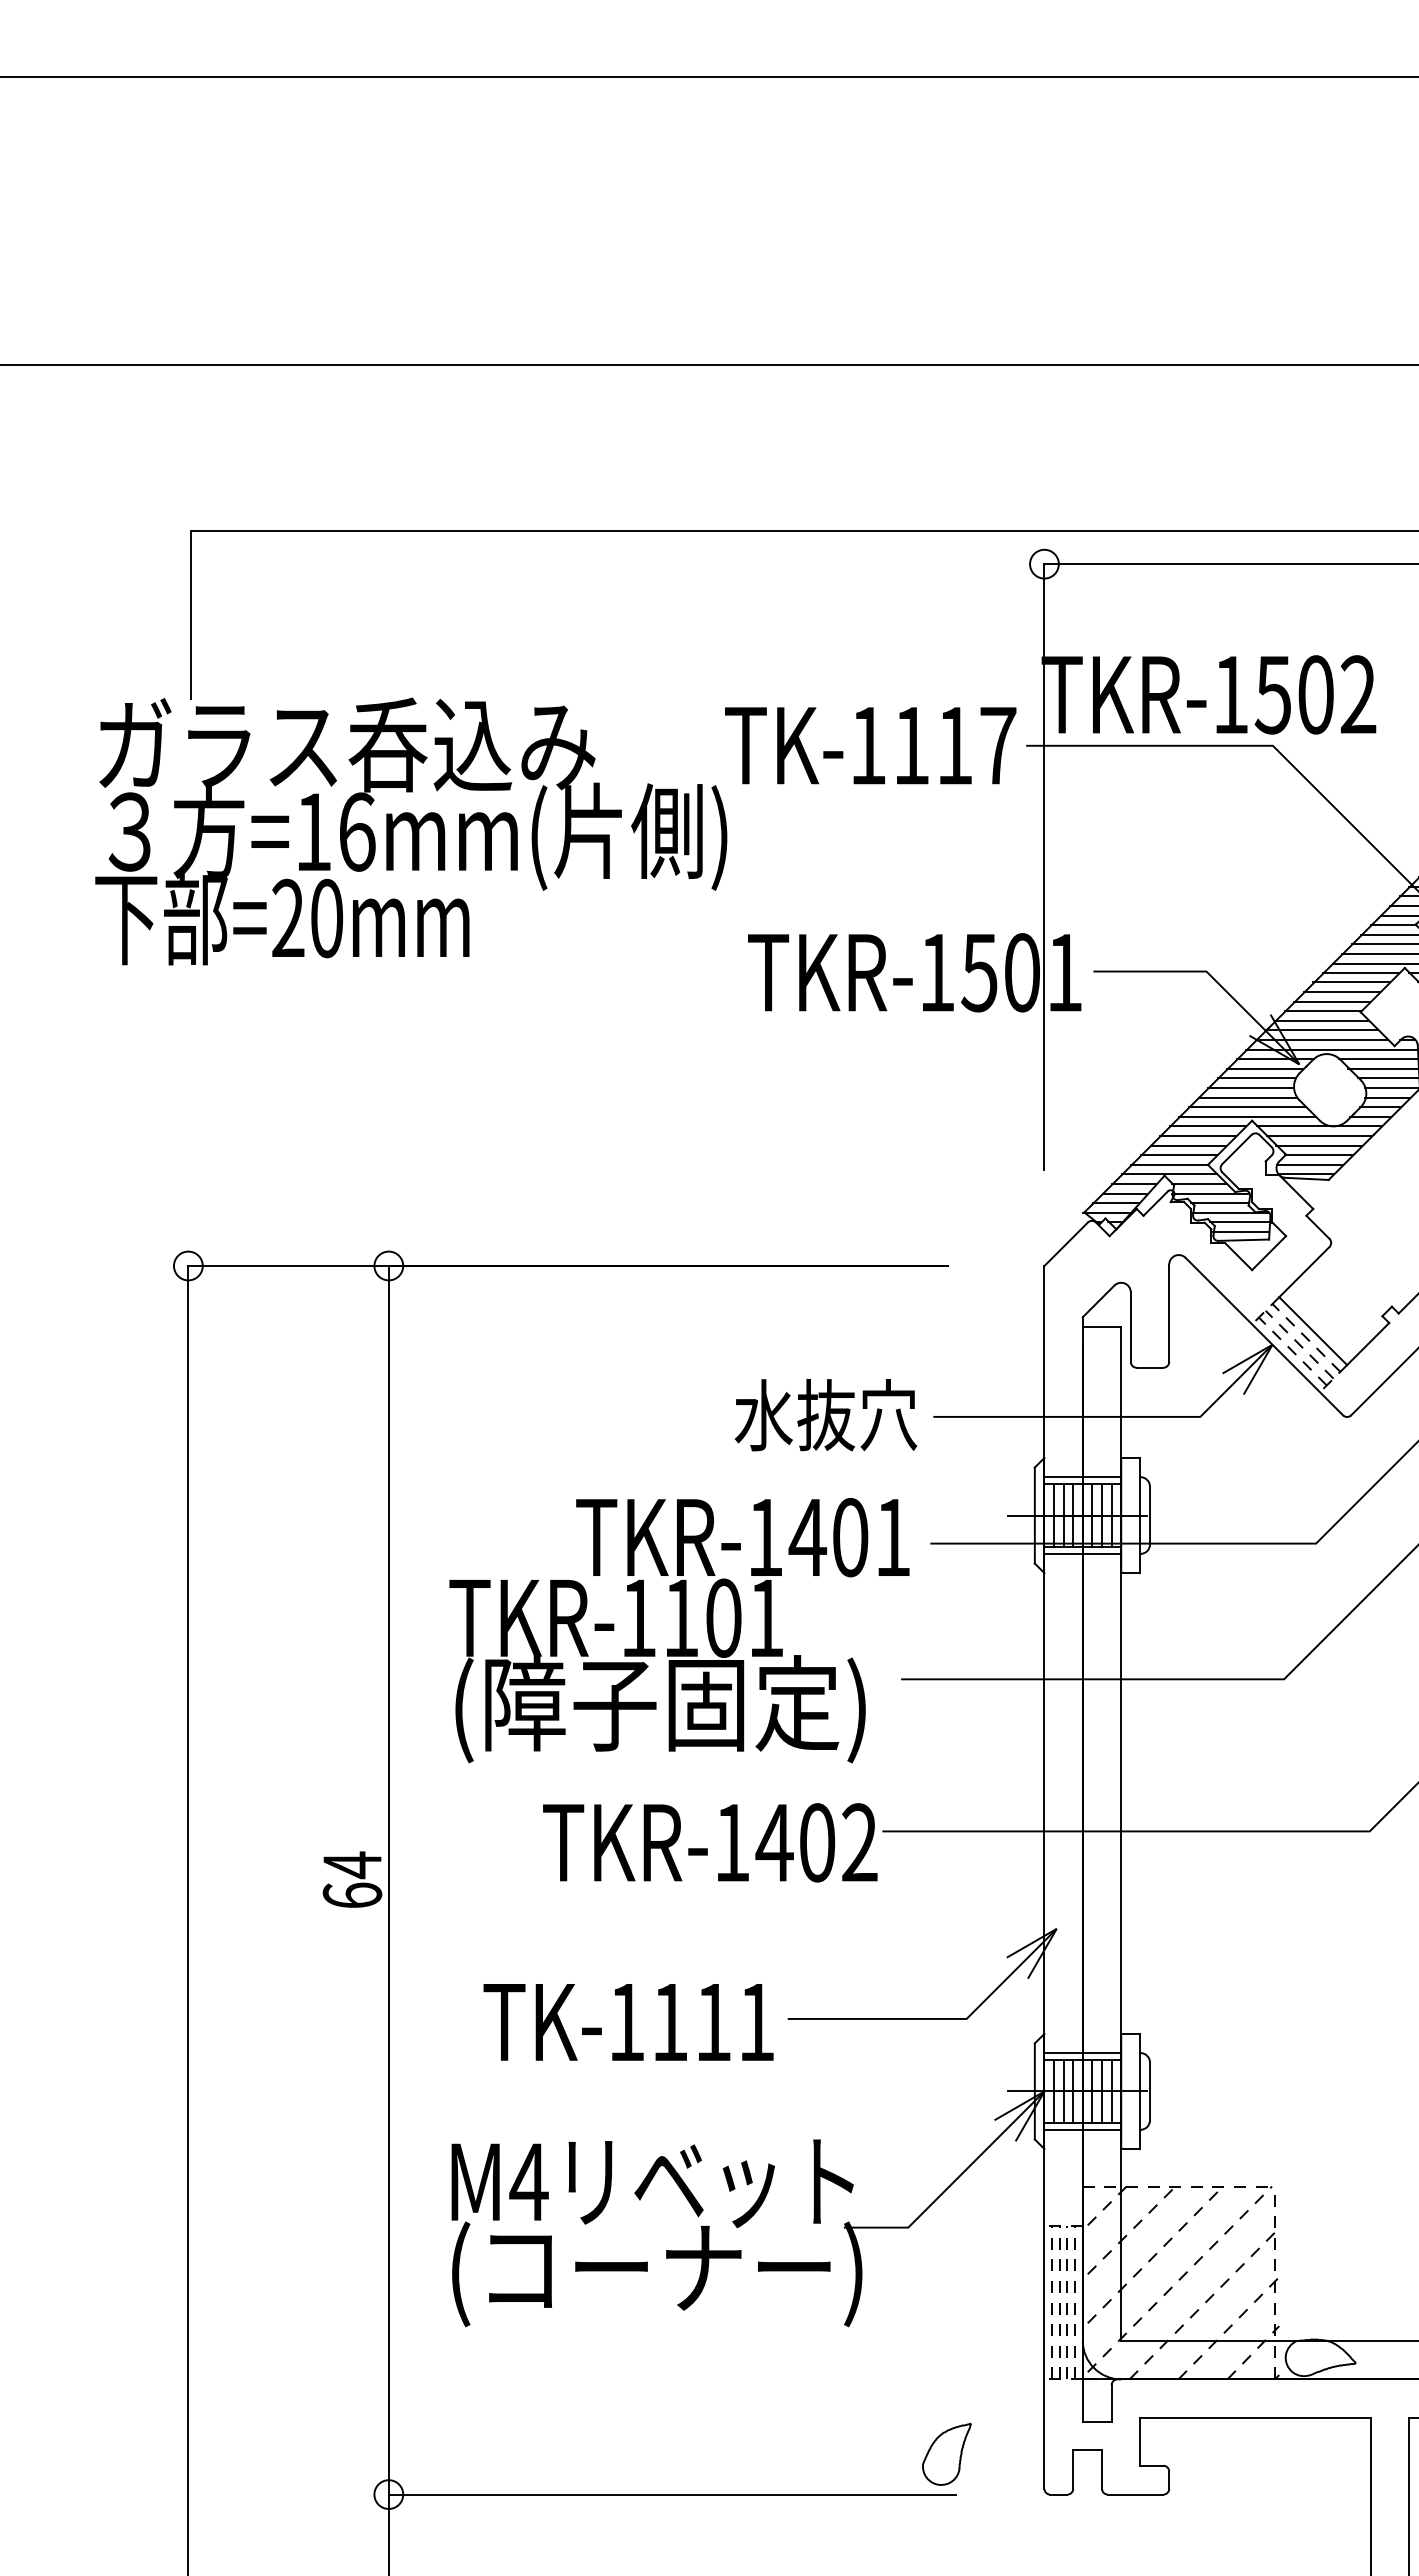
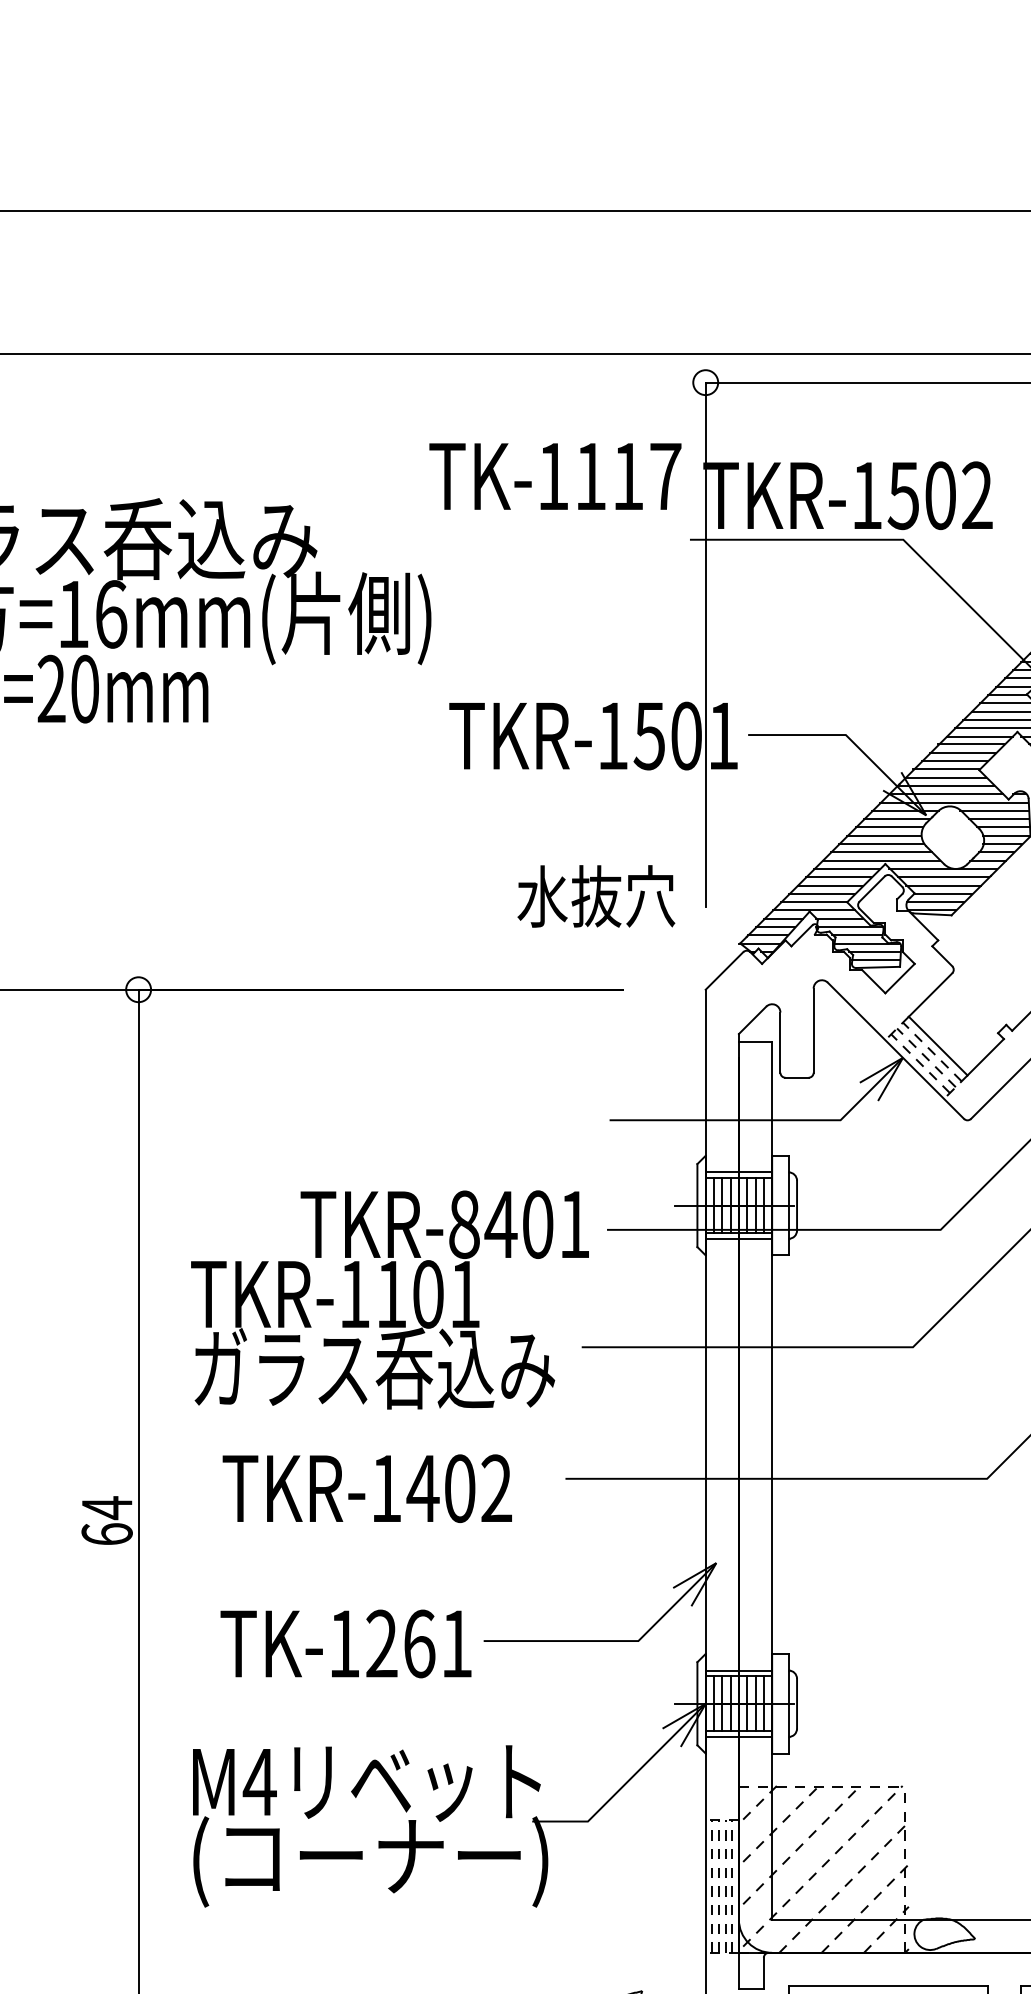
text: (870, 745) -> (555, 476), moved
text: (825, 1415) -> (595, 896), moved
text: (765, 1537) -> (464, 1224), TKR-1401 -> TKR-8401
text: (661, 1709) -> (374, 1373), (障子固定) -> ガラス呑込み
text: (710, 1842) -> (367, 1488), moved
text: (691, 2022) -> (400, 1644), TK-1111 -> TK-1261

